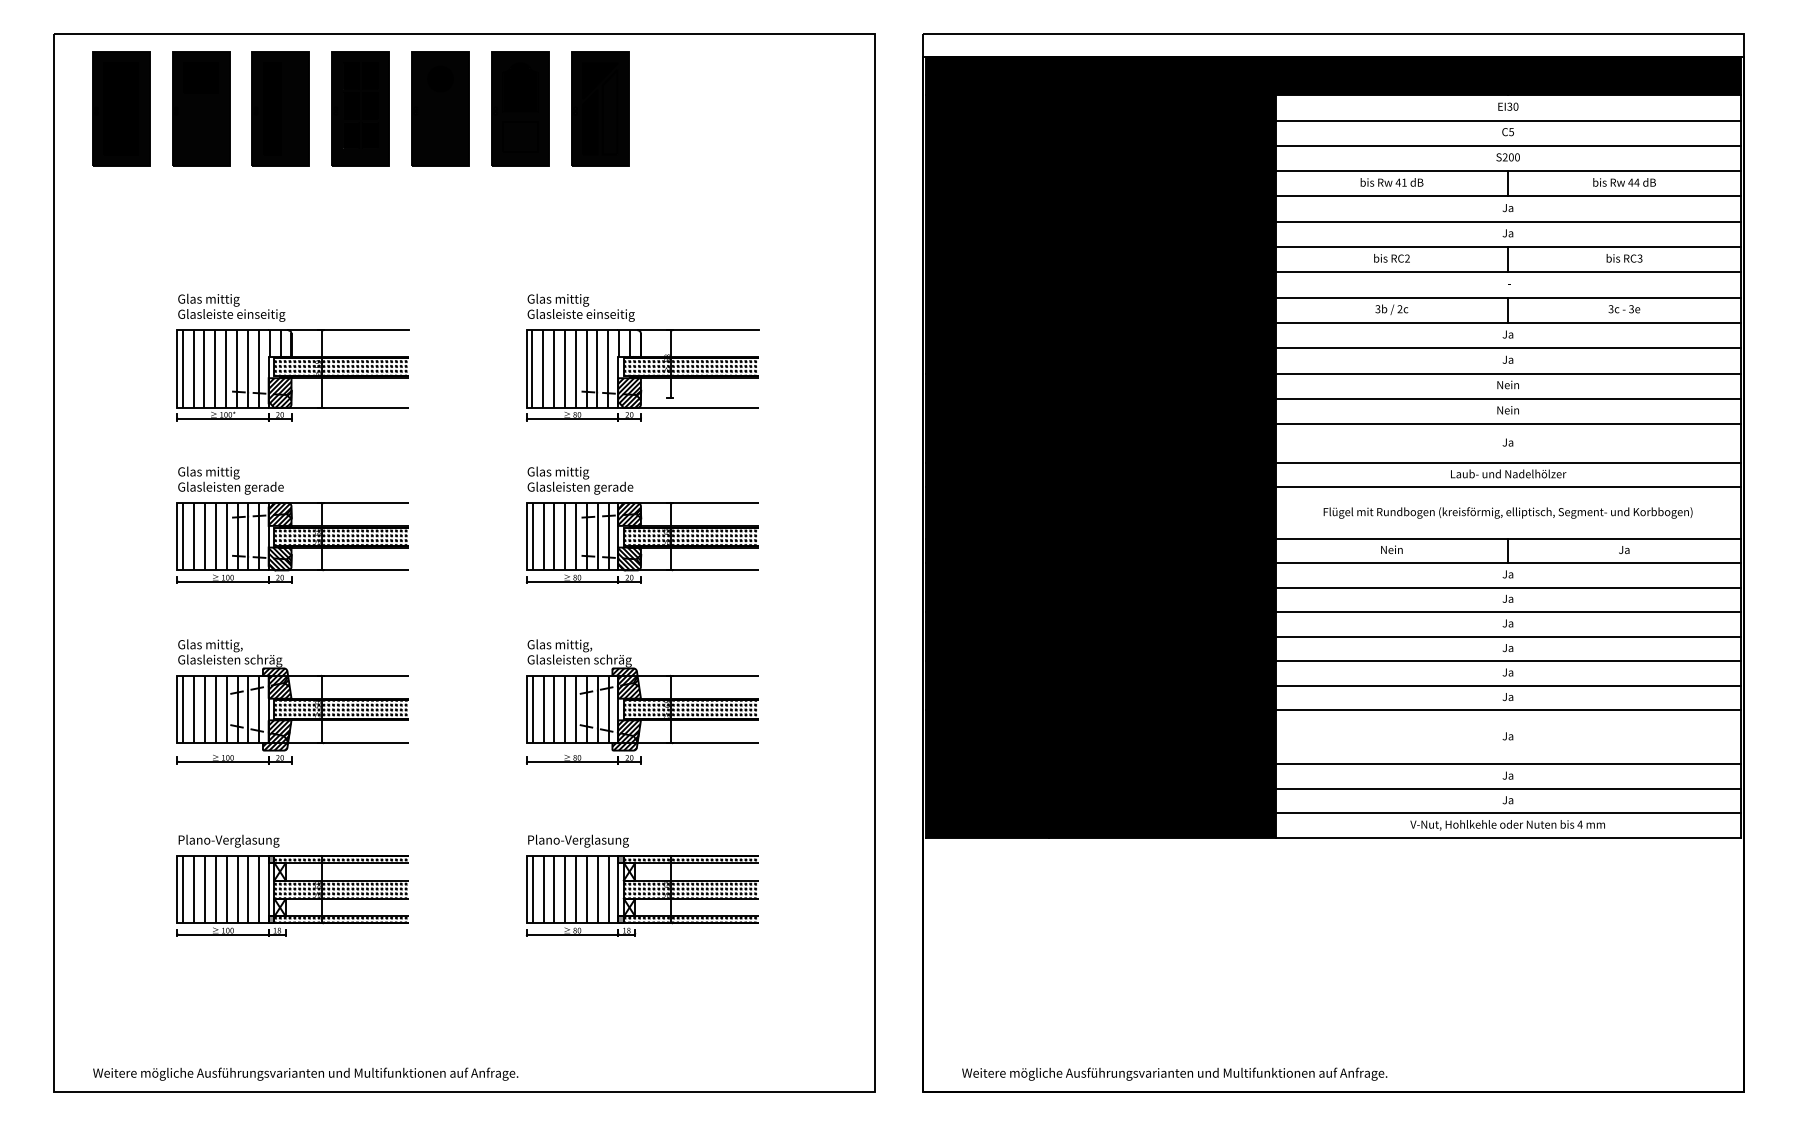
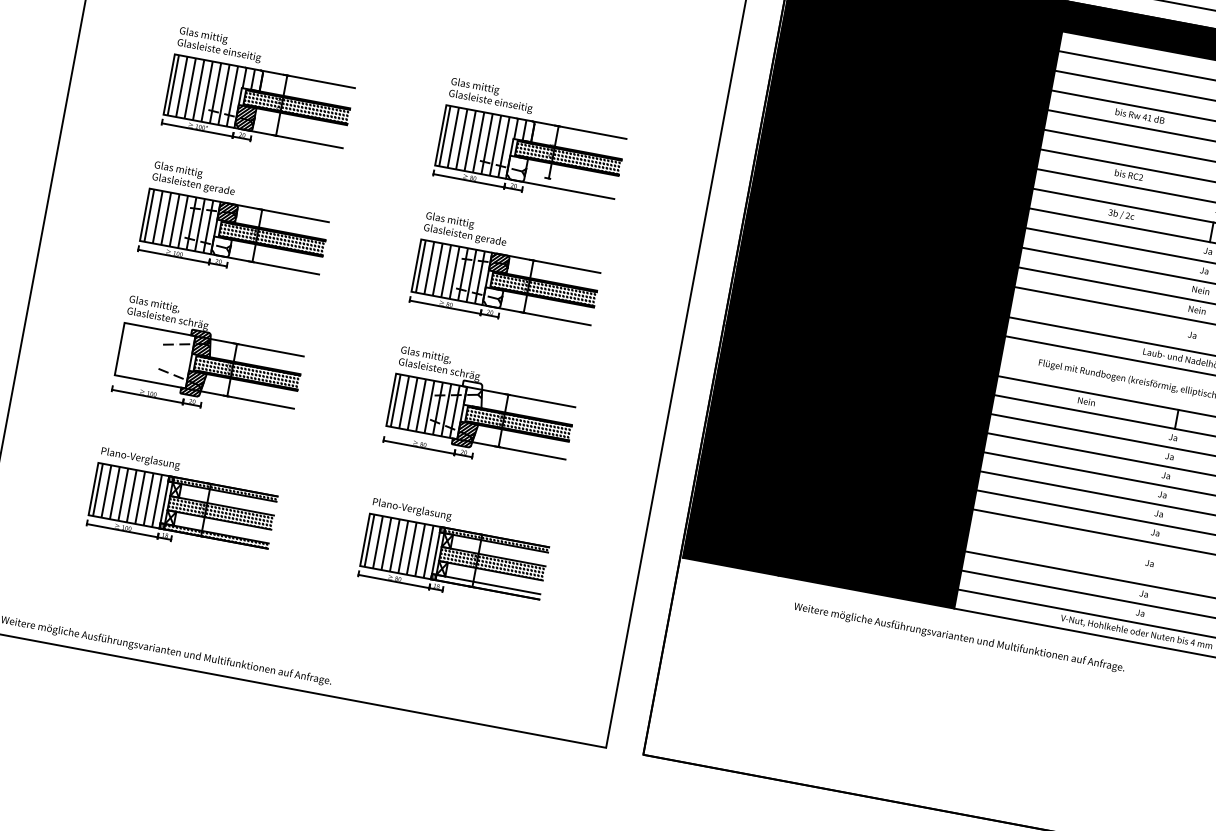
hatch: (629, 392) -> (517, 168), removed
hatch: (279, 558) -> (220, 246), removed
hatch: (629, 558) -> (492, 297), removed
hatch: (626, 683) -> (472, 394), removed
hatch: (221, 709) -> (153, 355), removed
hatch: (689, 920) -> (486, 587), removed
text: (1174, 1073) -> (959, 637), moved

